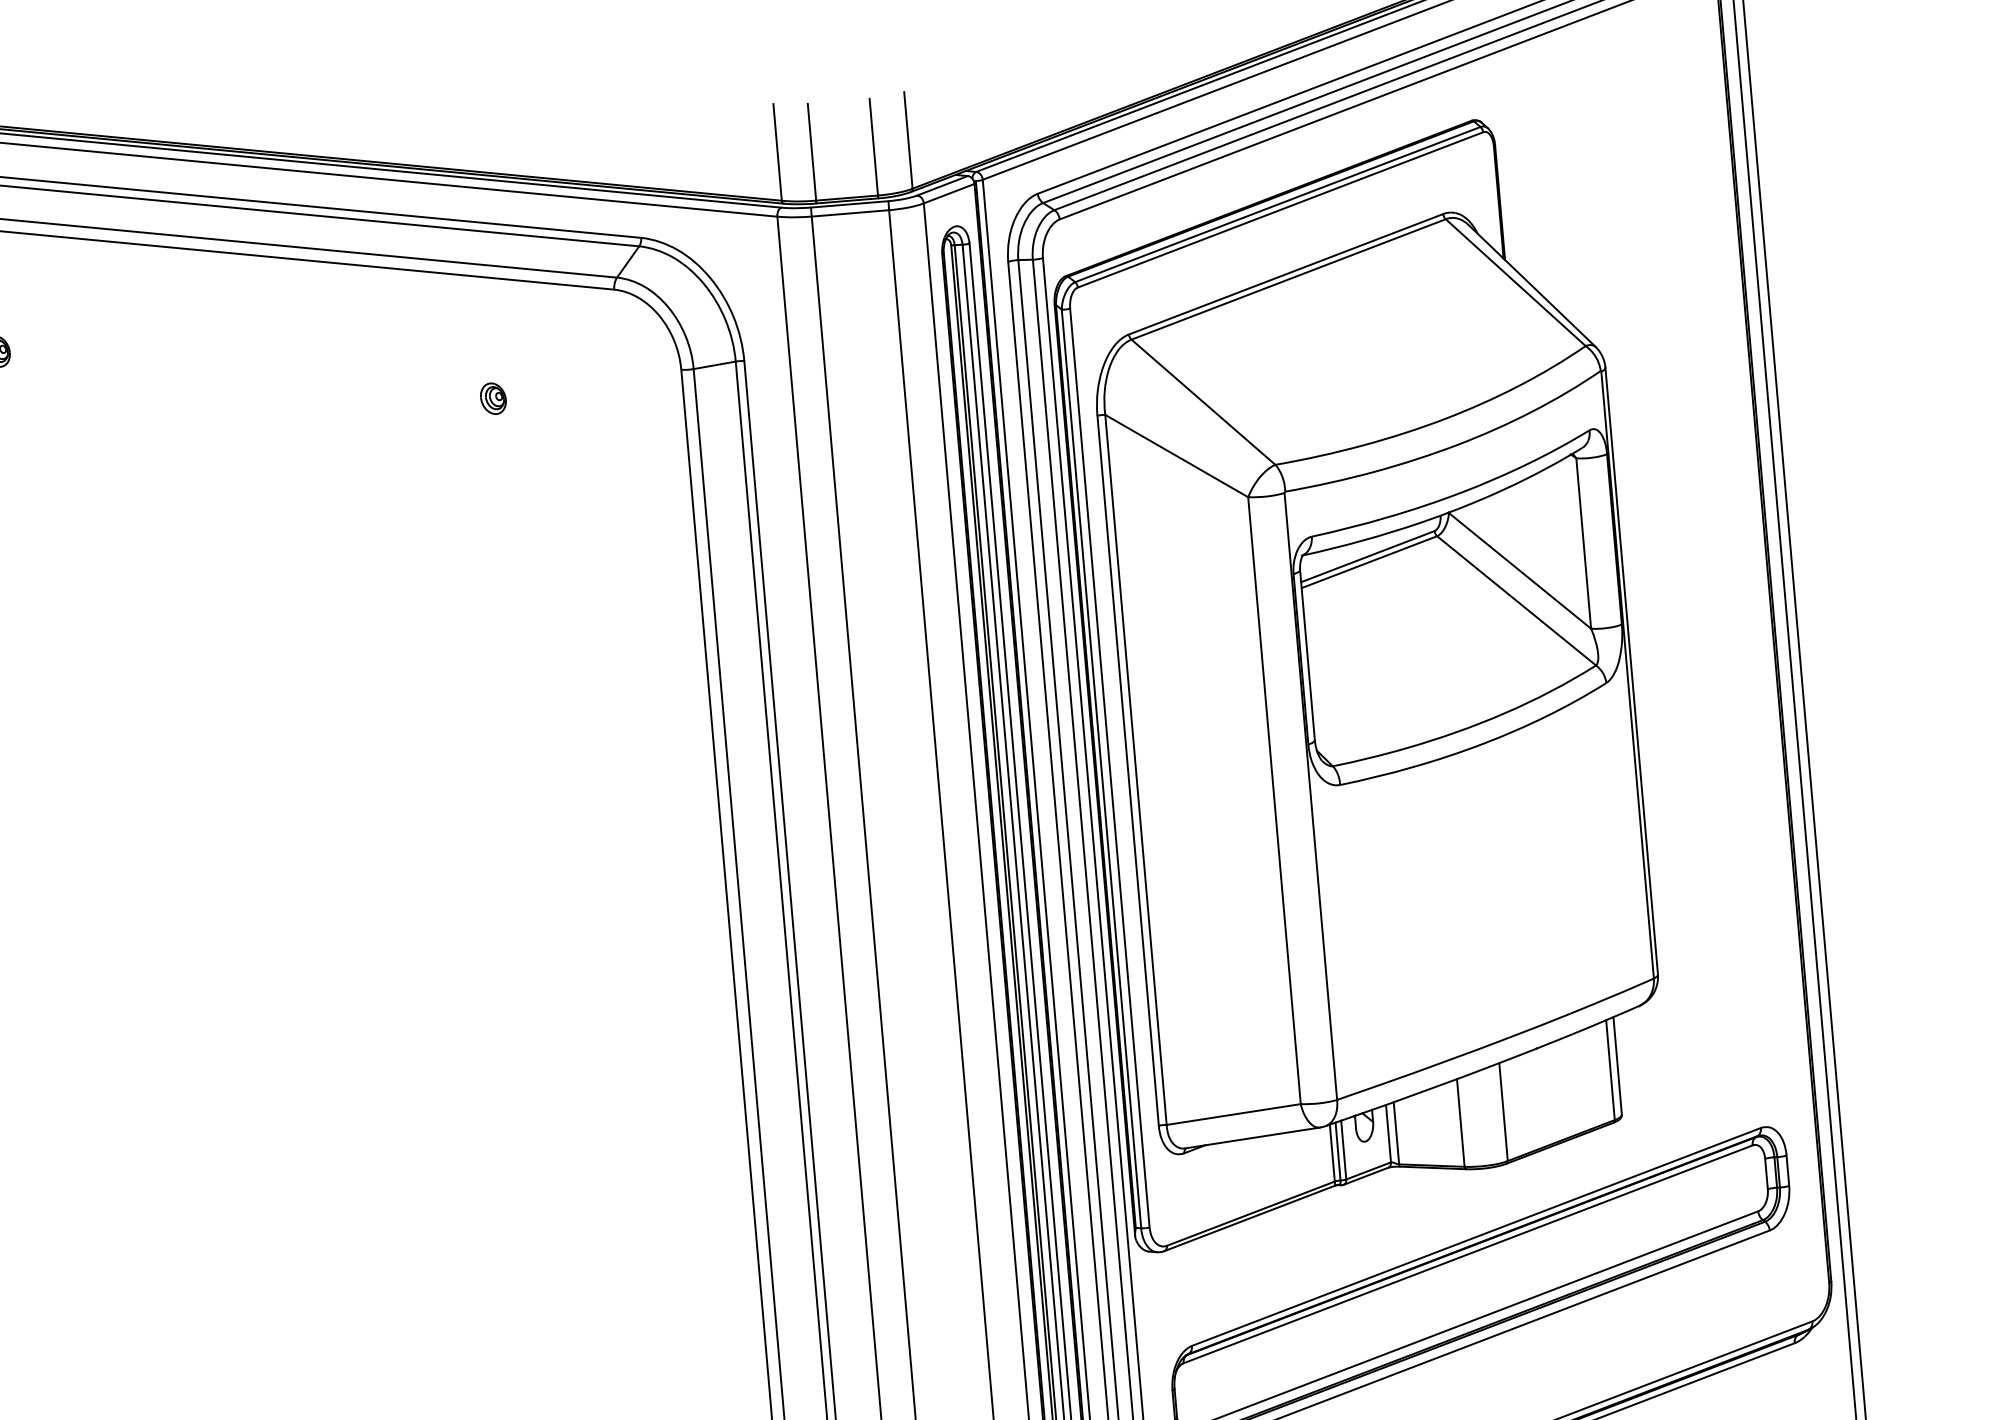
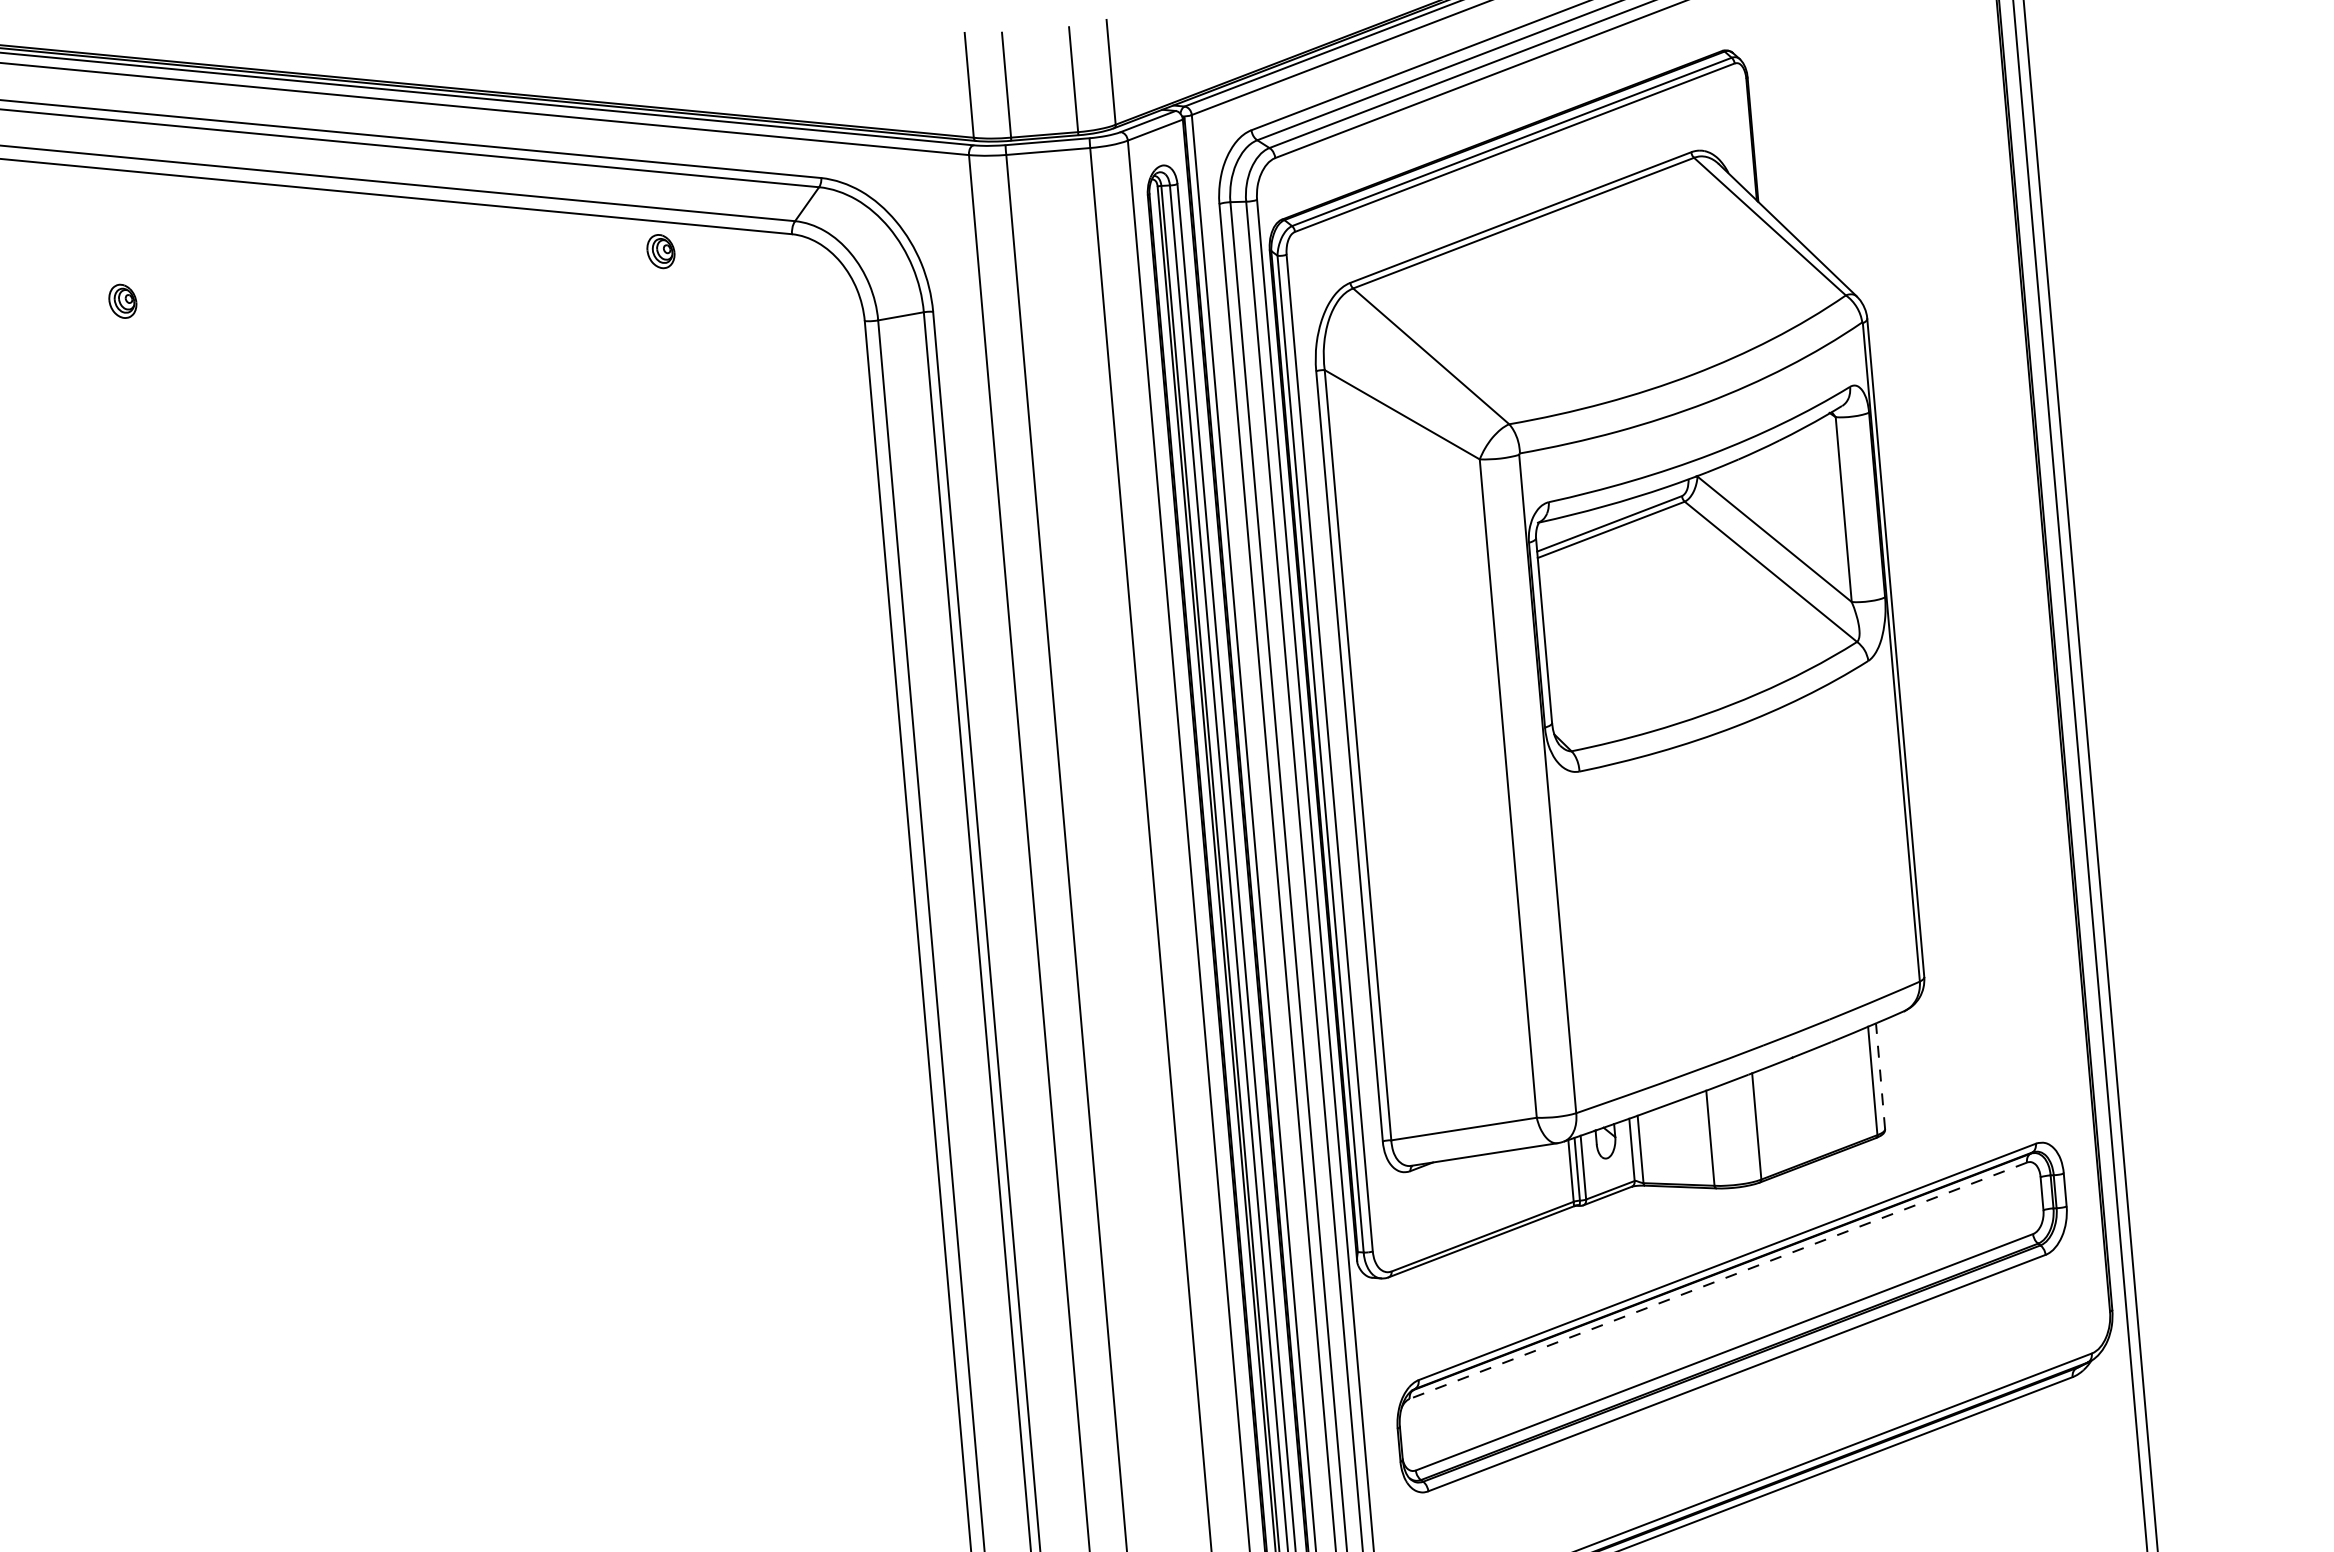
part: (493, 398) -> (660, 251), moved
line: (1617, 1065) -> (1880, 1075), solid -> dashed
line: (1467, 1254) -> (1717, 1280), solid -> dashed

